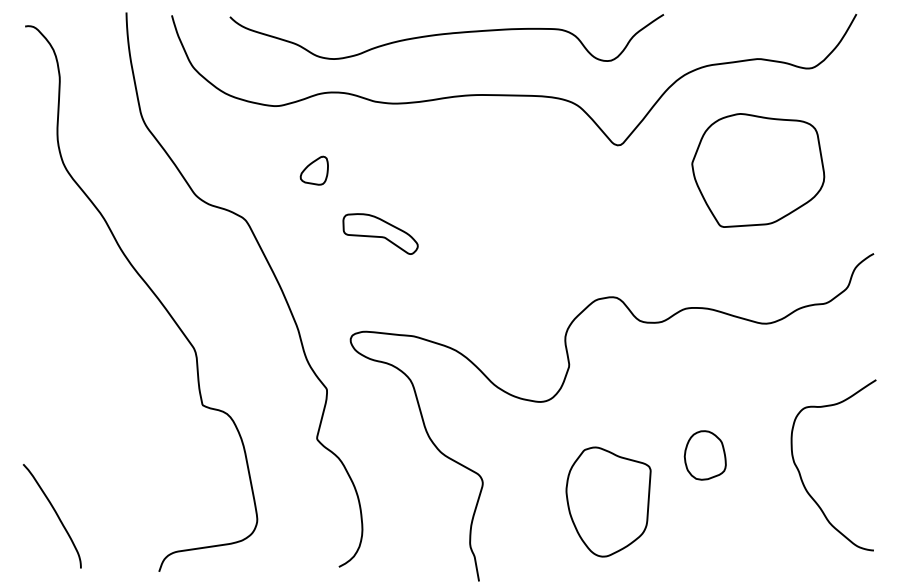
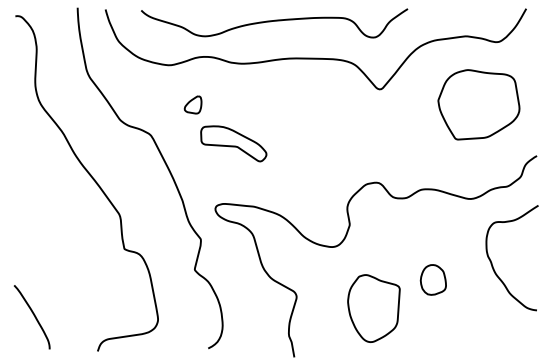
part: (757, 169) -> (478, 104), moved
part: (380, 233) -> (233, 143), size x1.43
curve: (801, 472) -> (492, 262), moved

